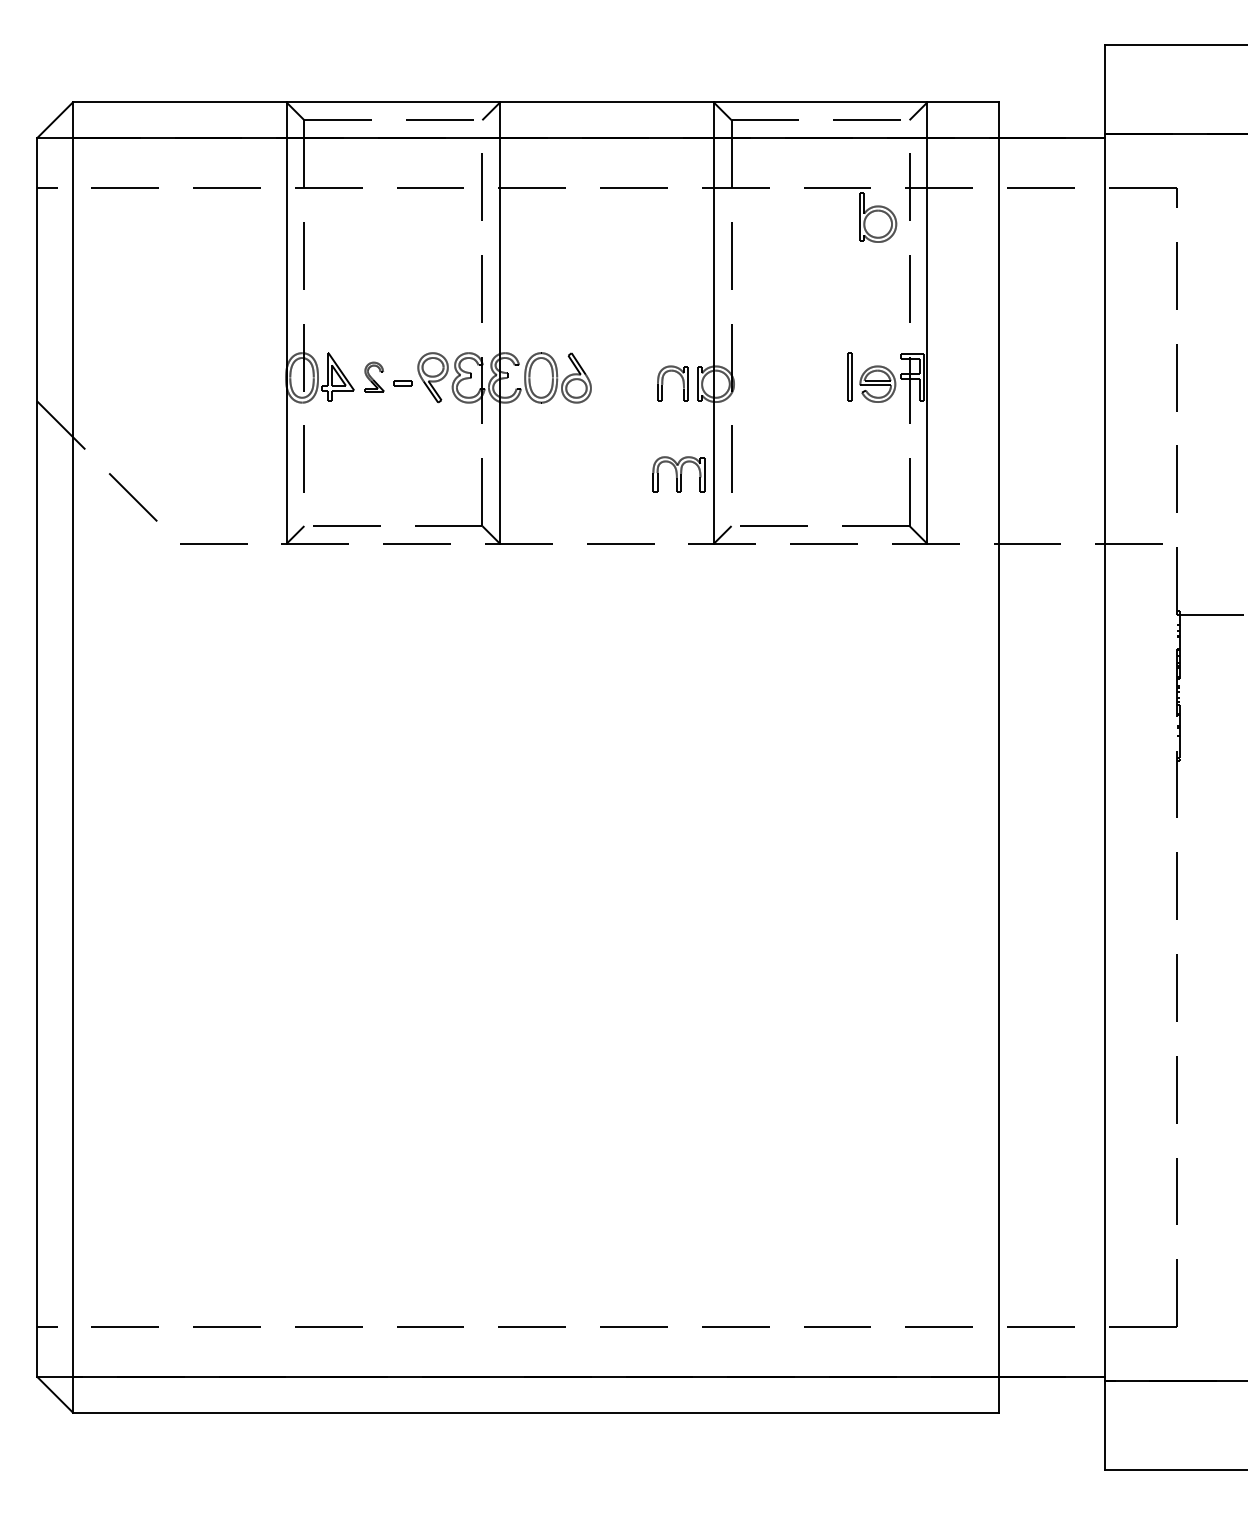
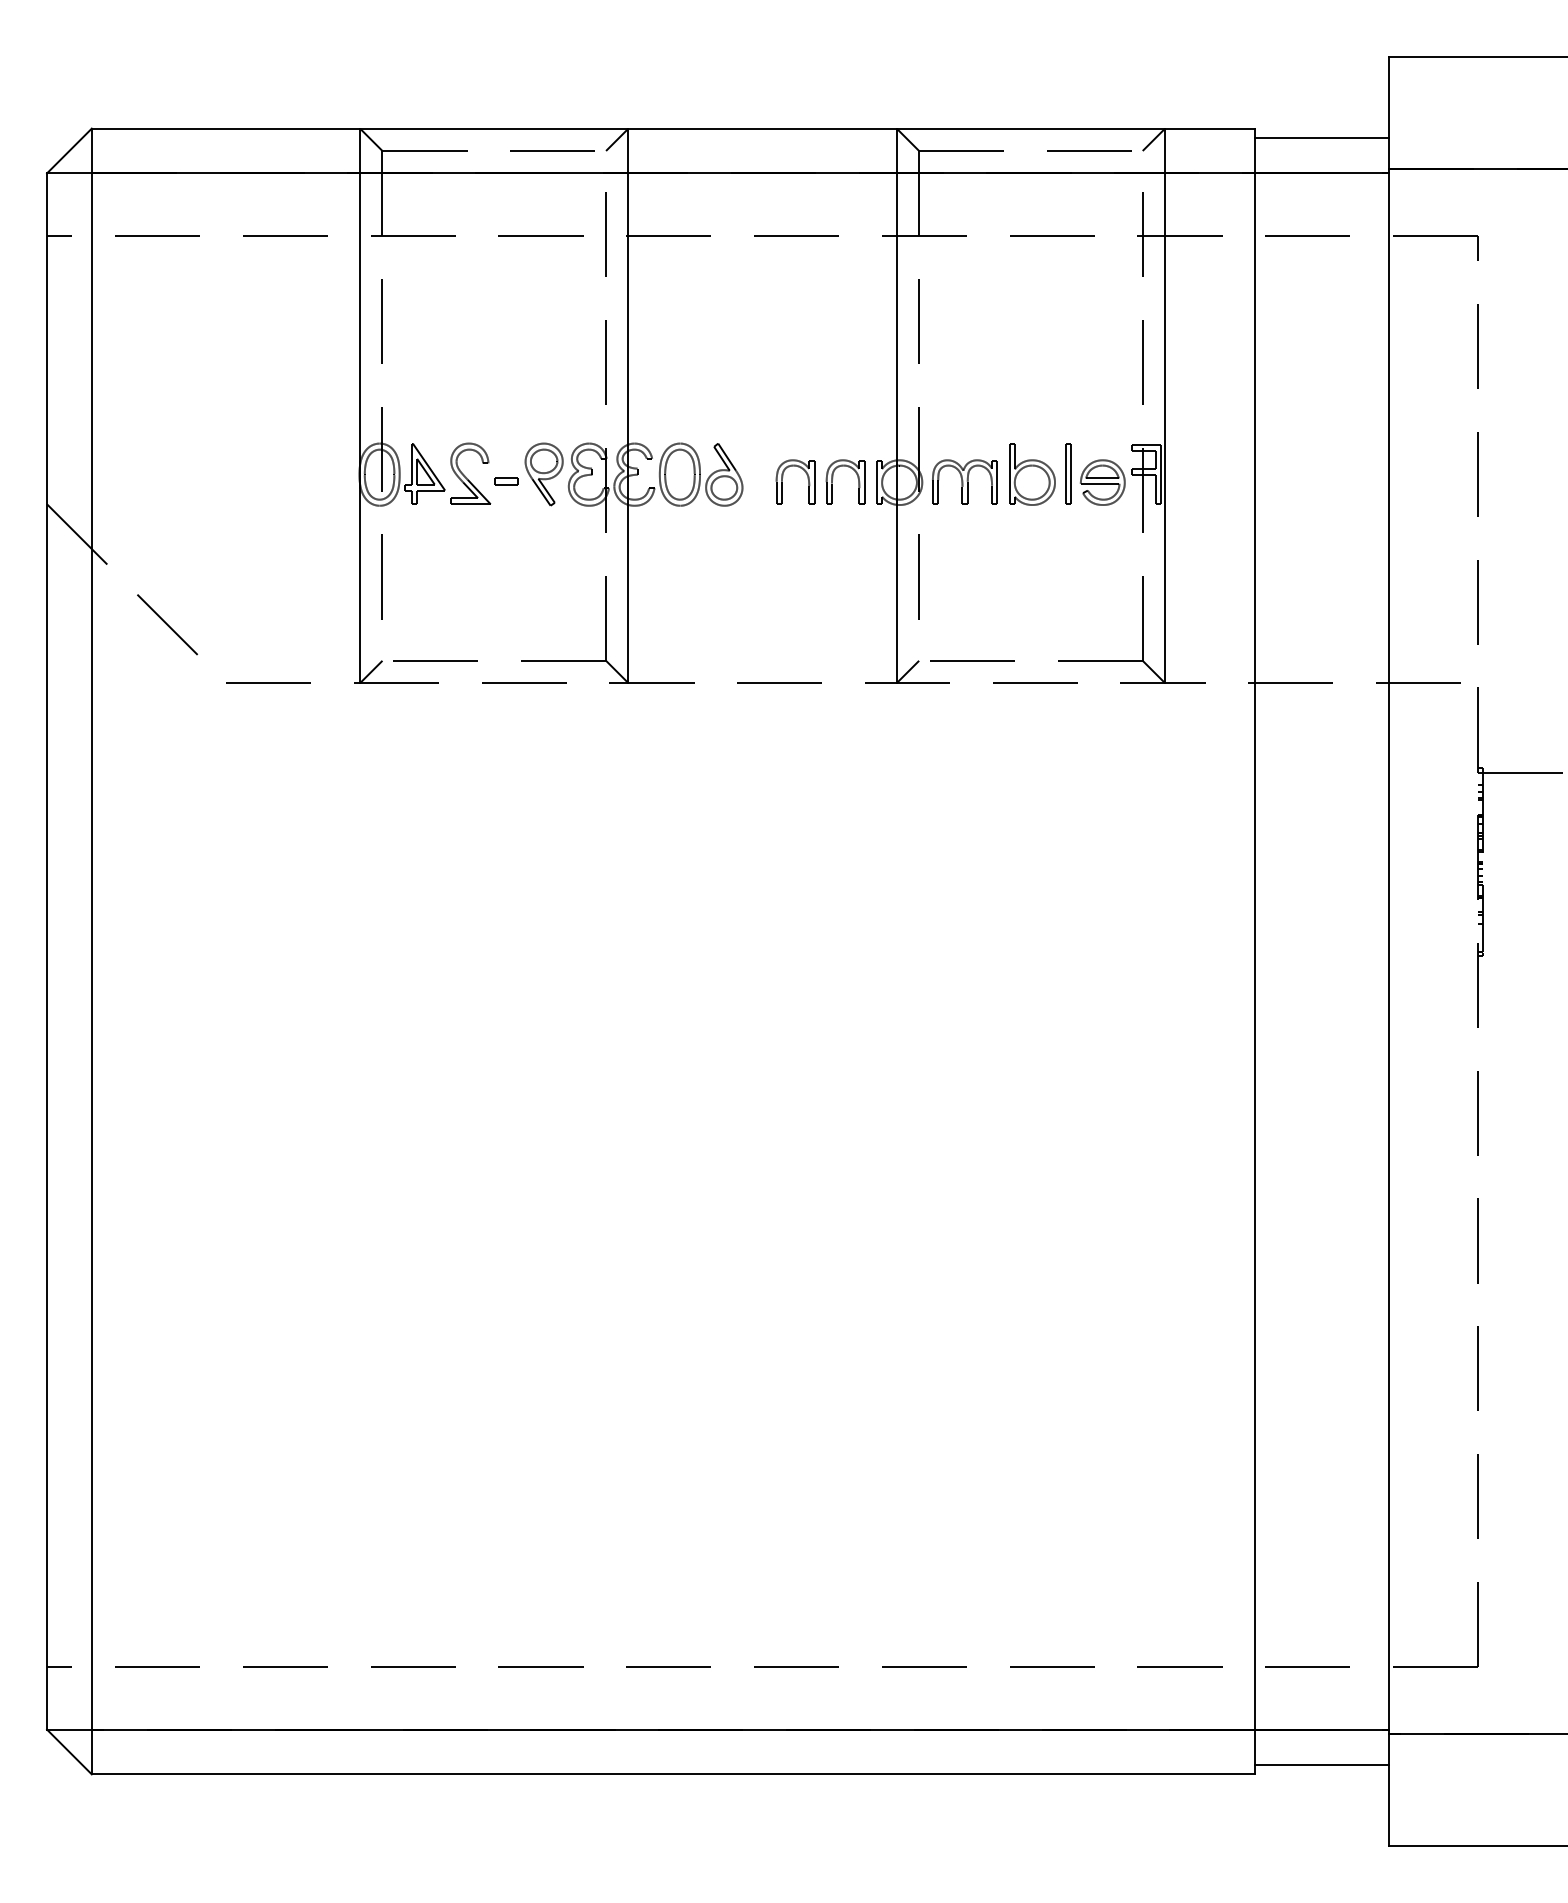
line: (1051, 109) -> (1321, 137), added
part: (878, 217) -> (1032, 474), moved
part: (374, 376) -> (470, 473), size x1.67
part: (642, 381) -> (807, 479), added
part: (678, 474) -> (964, 481), moved
line: (1051, 1405) -> (1321, 1765), added

